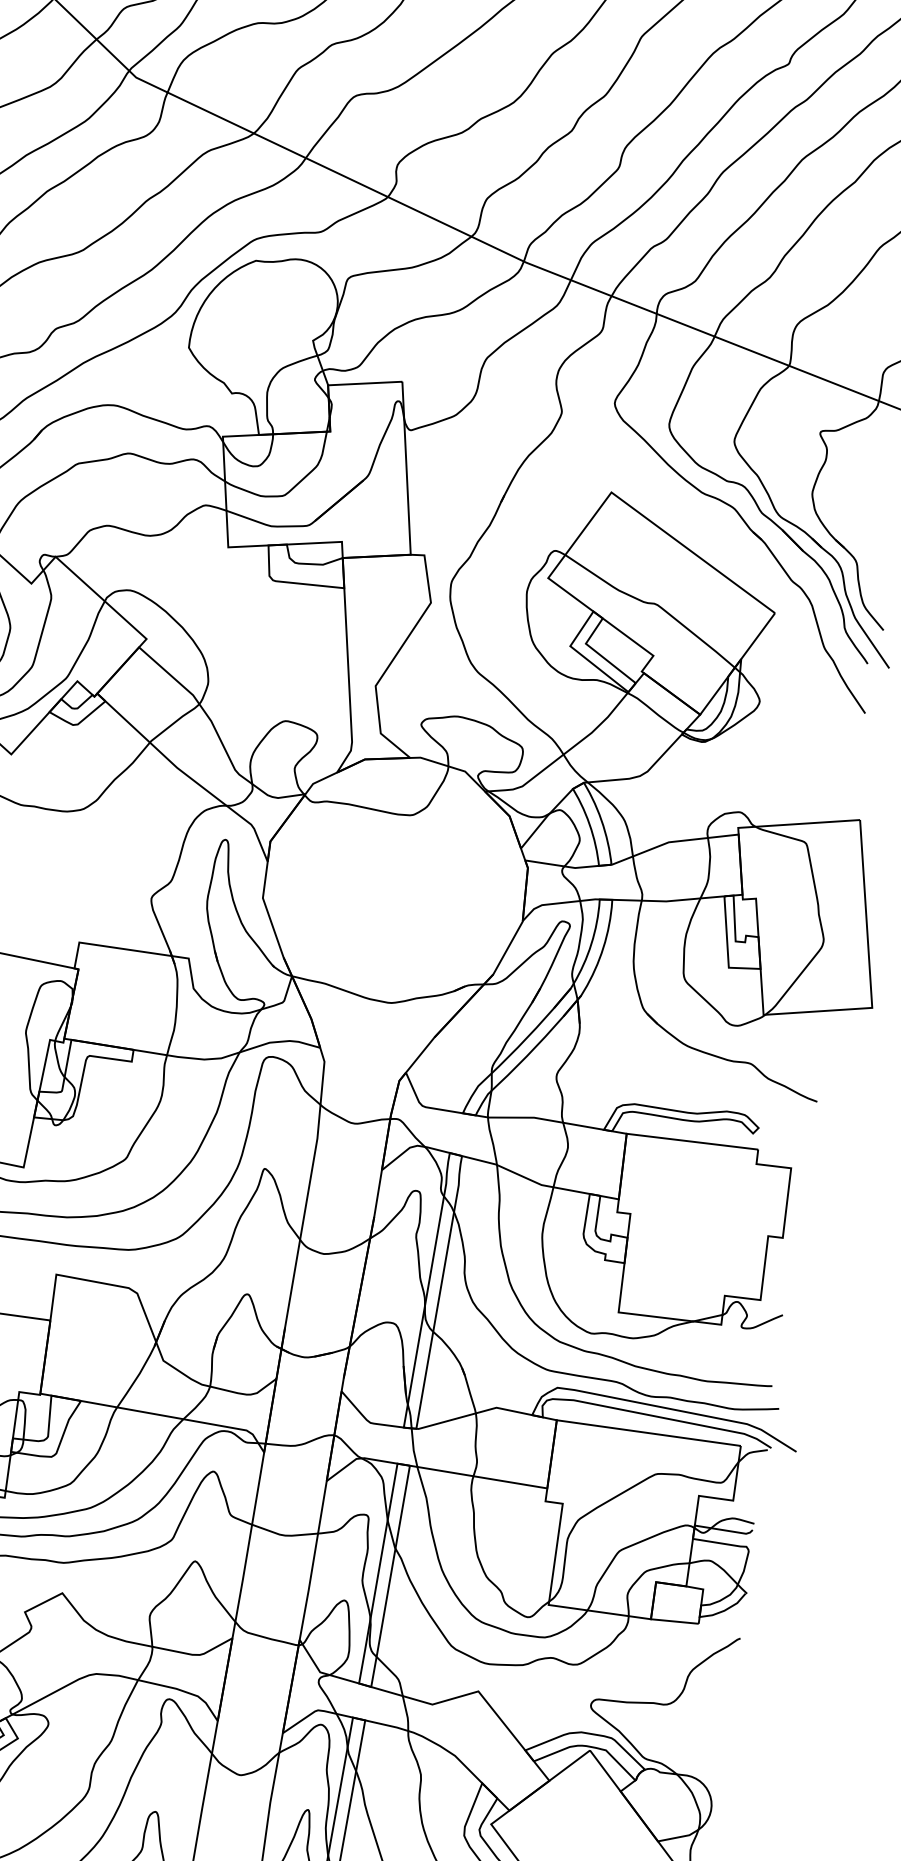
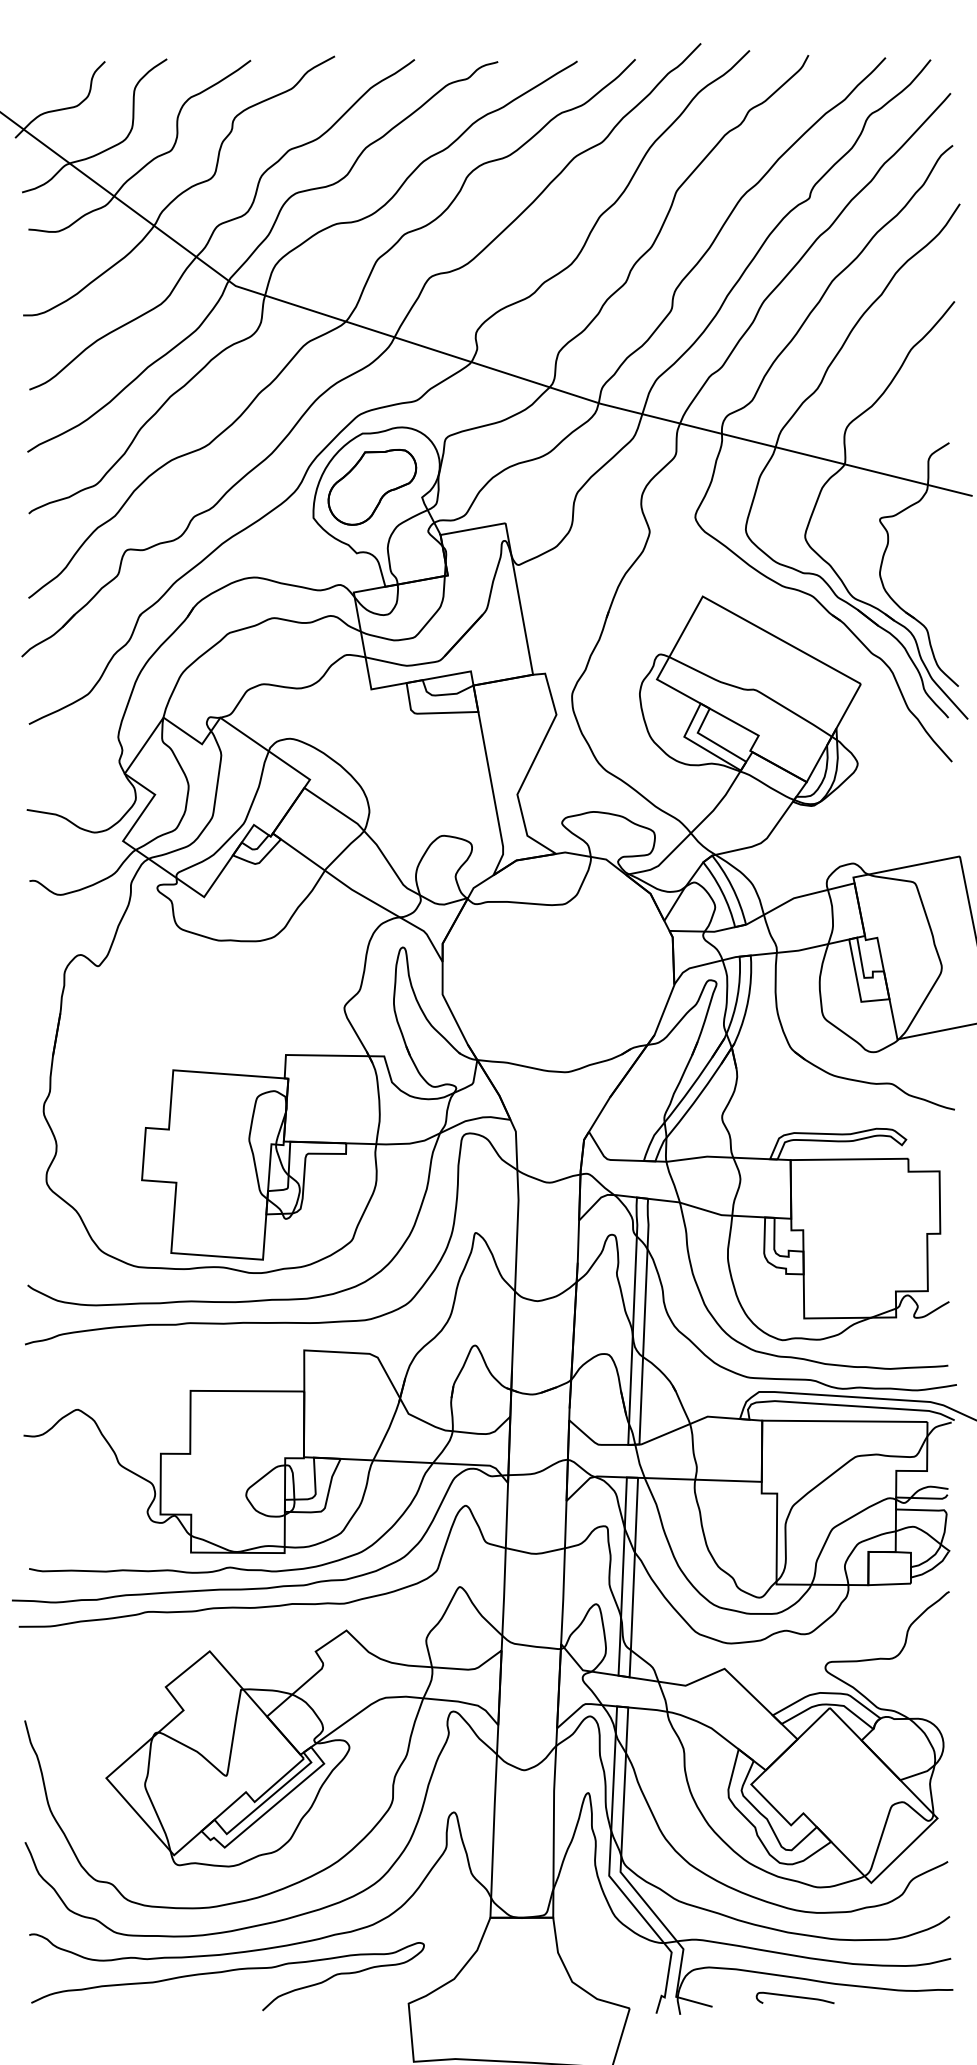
part: (259, 322) -> (372, 487), added

